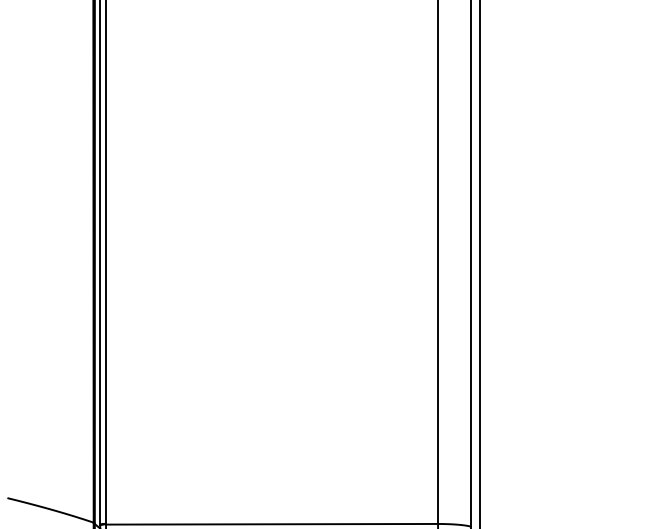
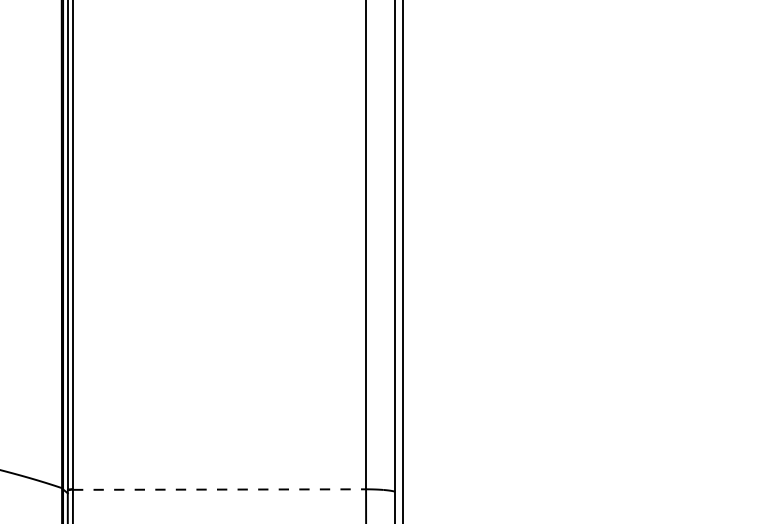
line: (272, 524) -> (219, 489), solid -> dashed

